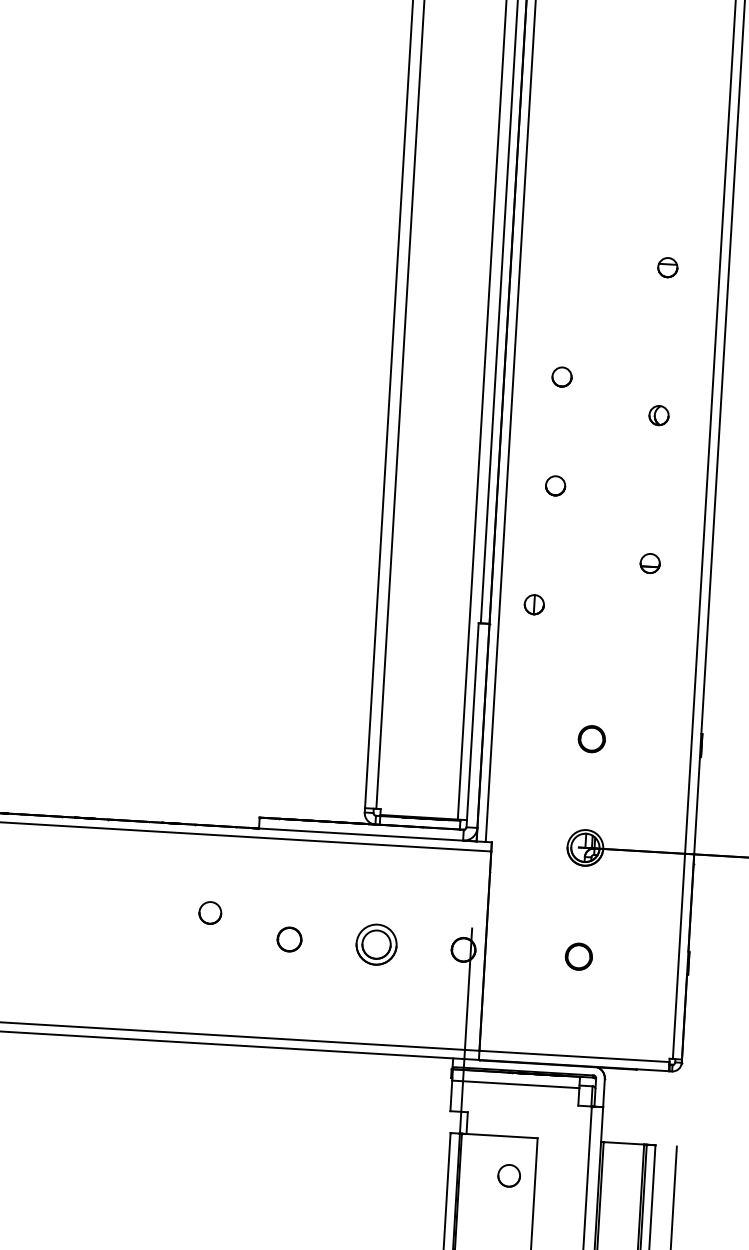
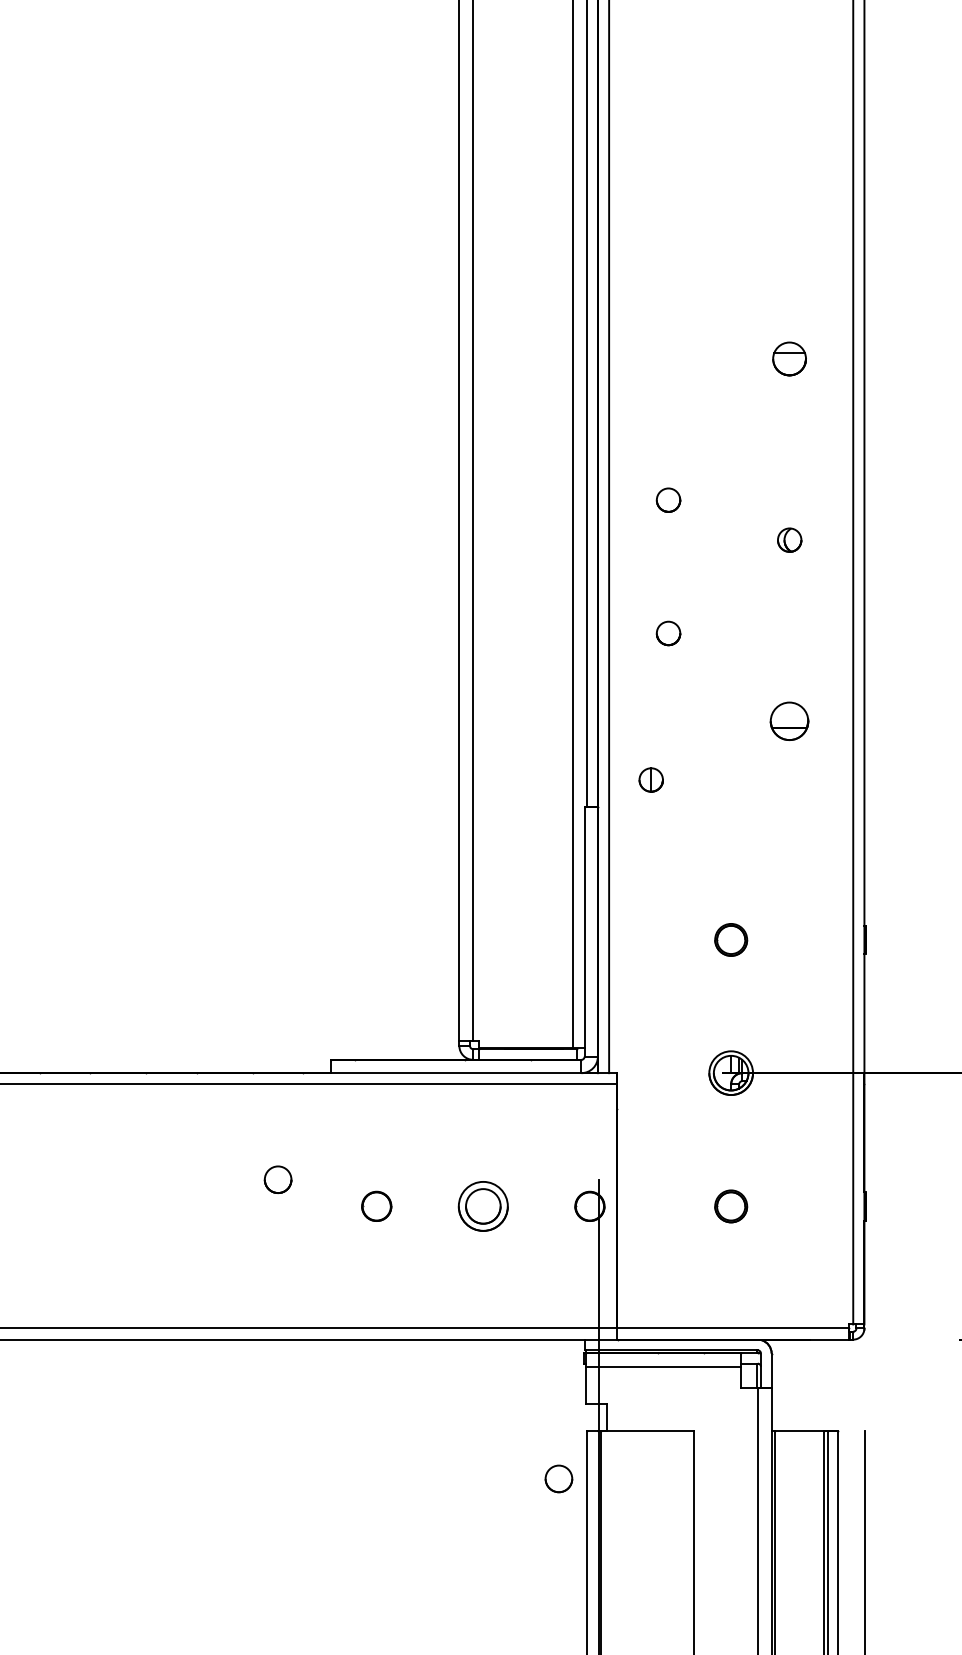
part: (667, 267) -> (789, 358), size x1.4
part: (650, 563) -> (789, 721), size x1.6
part: (508, 1175) -> (558, 1478), moved

